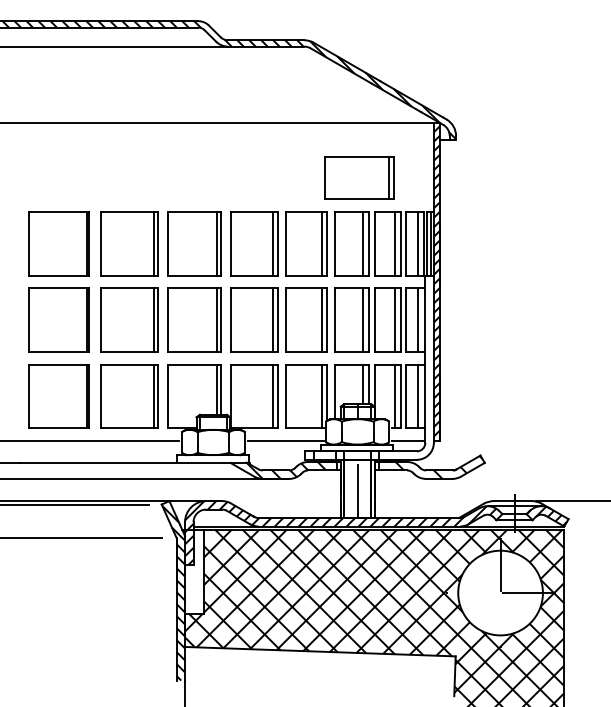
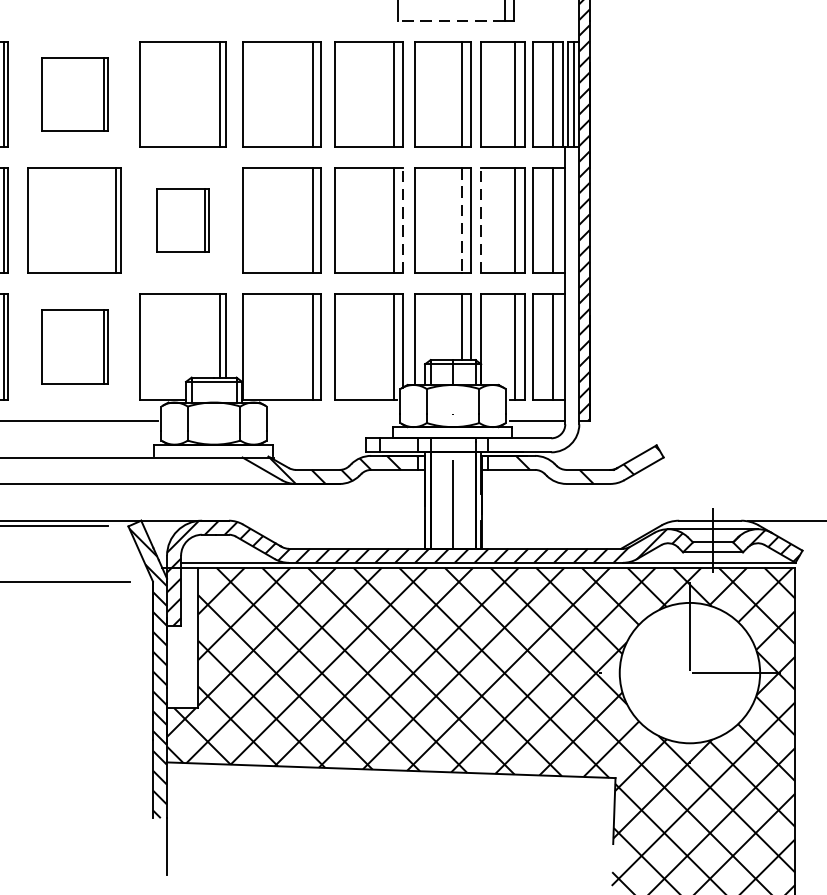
line: (356, 199) -> (451, 20), solid -> dashed
part: (129, 243) -> (75, 93), size x0.7
part: (194, 319) -> (182, 219), size x0.6
line: (327, 320) -> (403, 221), solid -> dashed
line: (363, 320) -> (462, 221), solid -> dashed
line: (374, 320) -> (481, 221), solid -> dashed
part: (129, 396) -> (75, 347), size x0.7
line: (285, 440) -> (333, 420), removed

